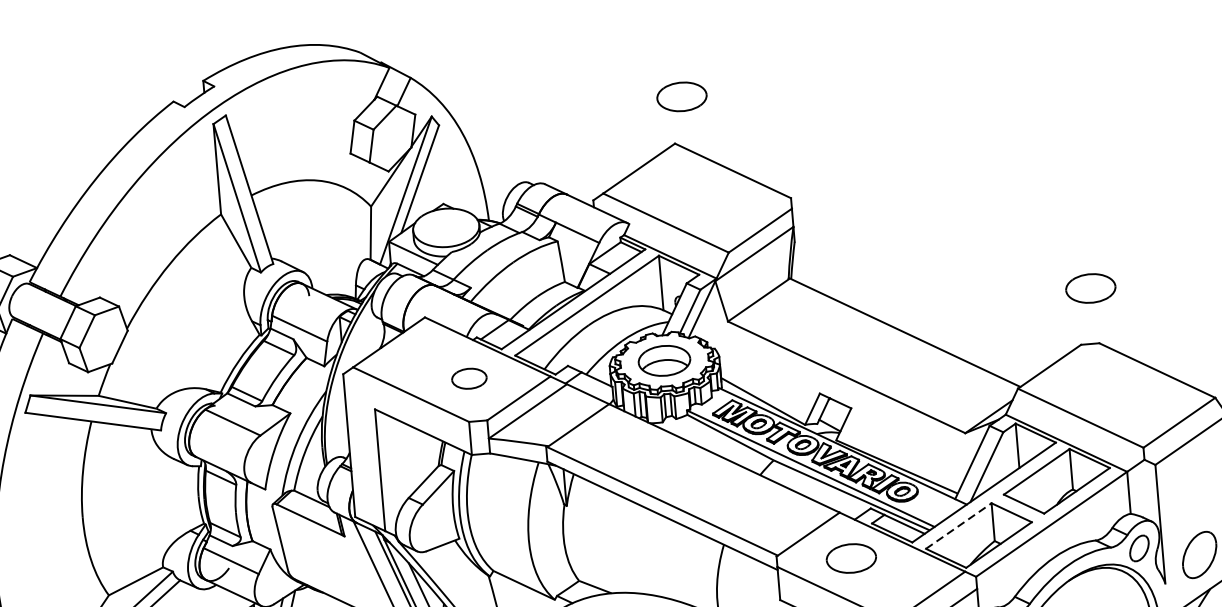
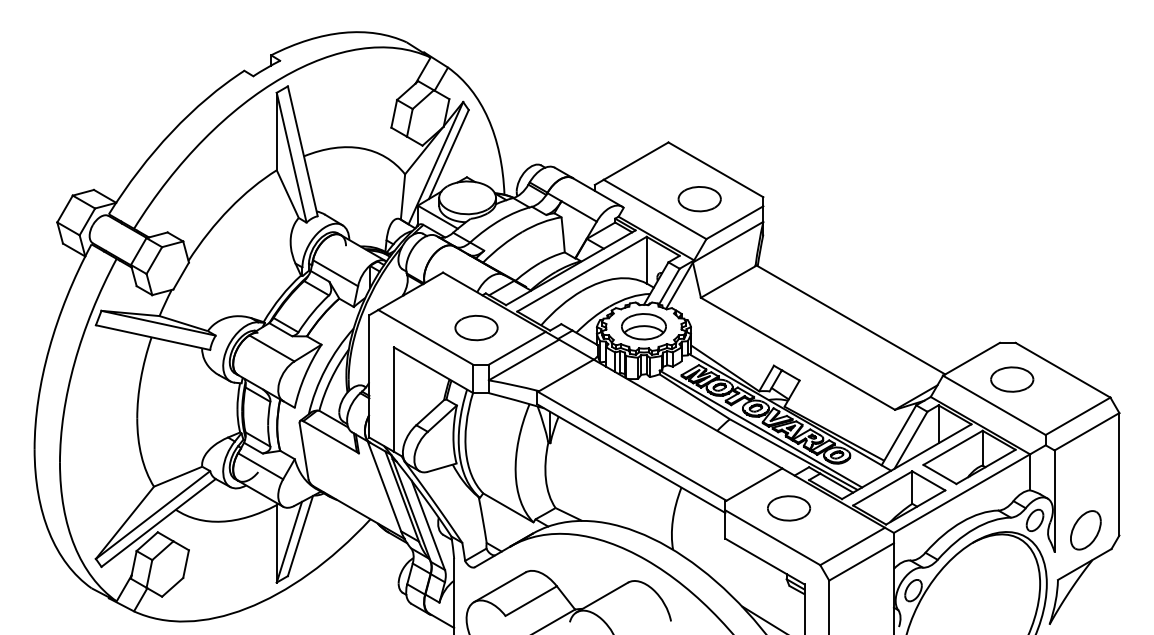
part: (681, 97) -> (699, 199), moved
part: (1091, 288) -> (1012, 379), moved
part: (469, 378) -> (476, 327), size x1.43
line: (959, 526) -> (883, 488), dashed -> solid

